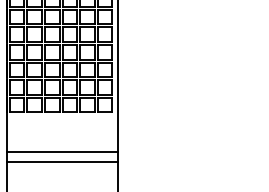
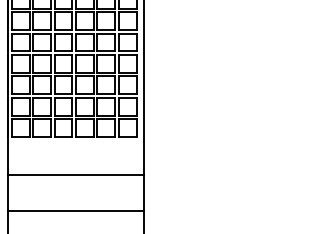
line: (62, 152) -> (75, 211), moved
line: (62, 162) -> (75, 176), moved

